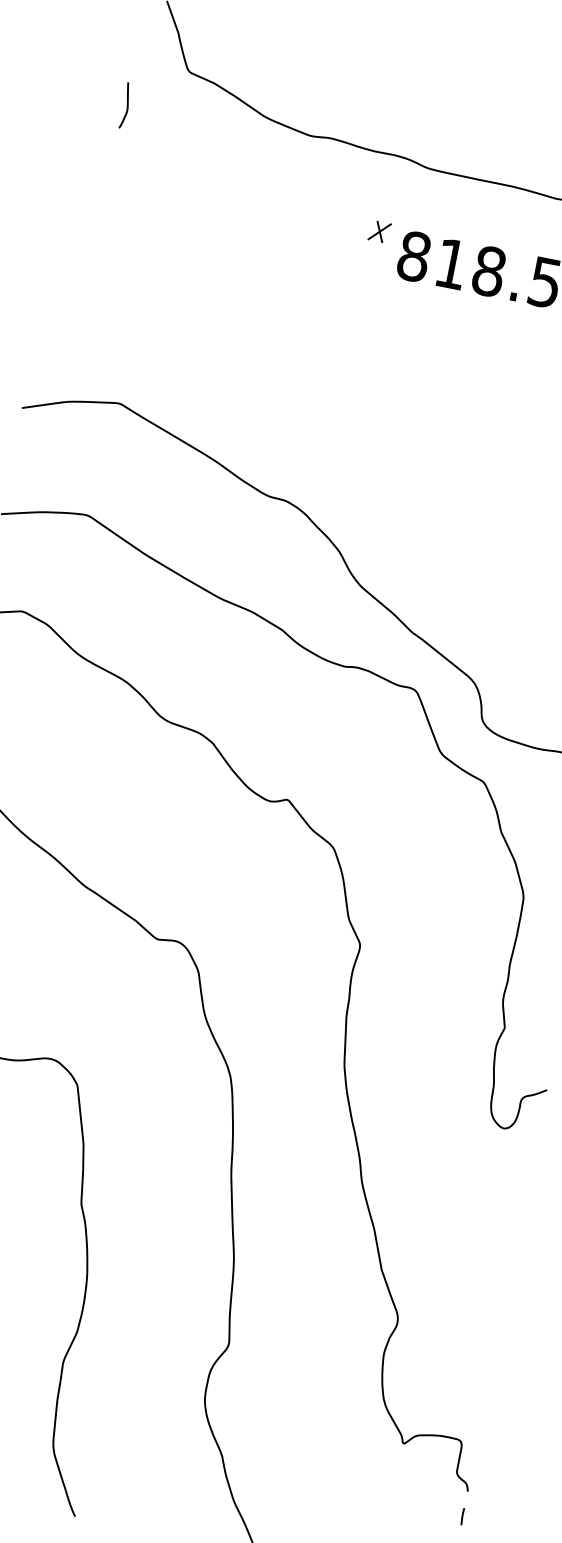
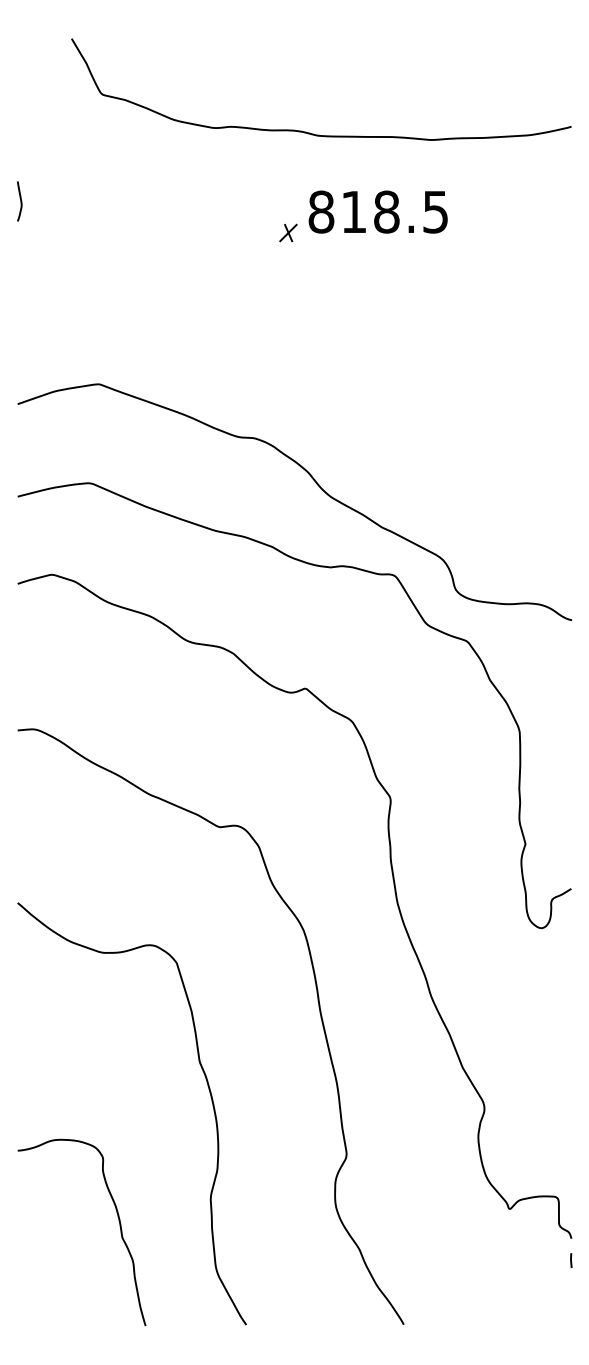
curve: (126, 105) -> (20, 201), moved
part: (379, 231) -> (288, 232), moved

